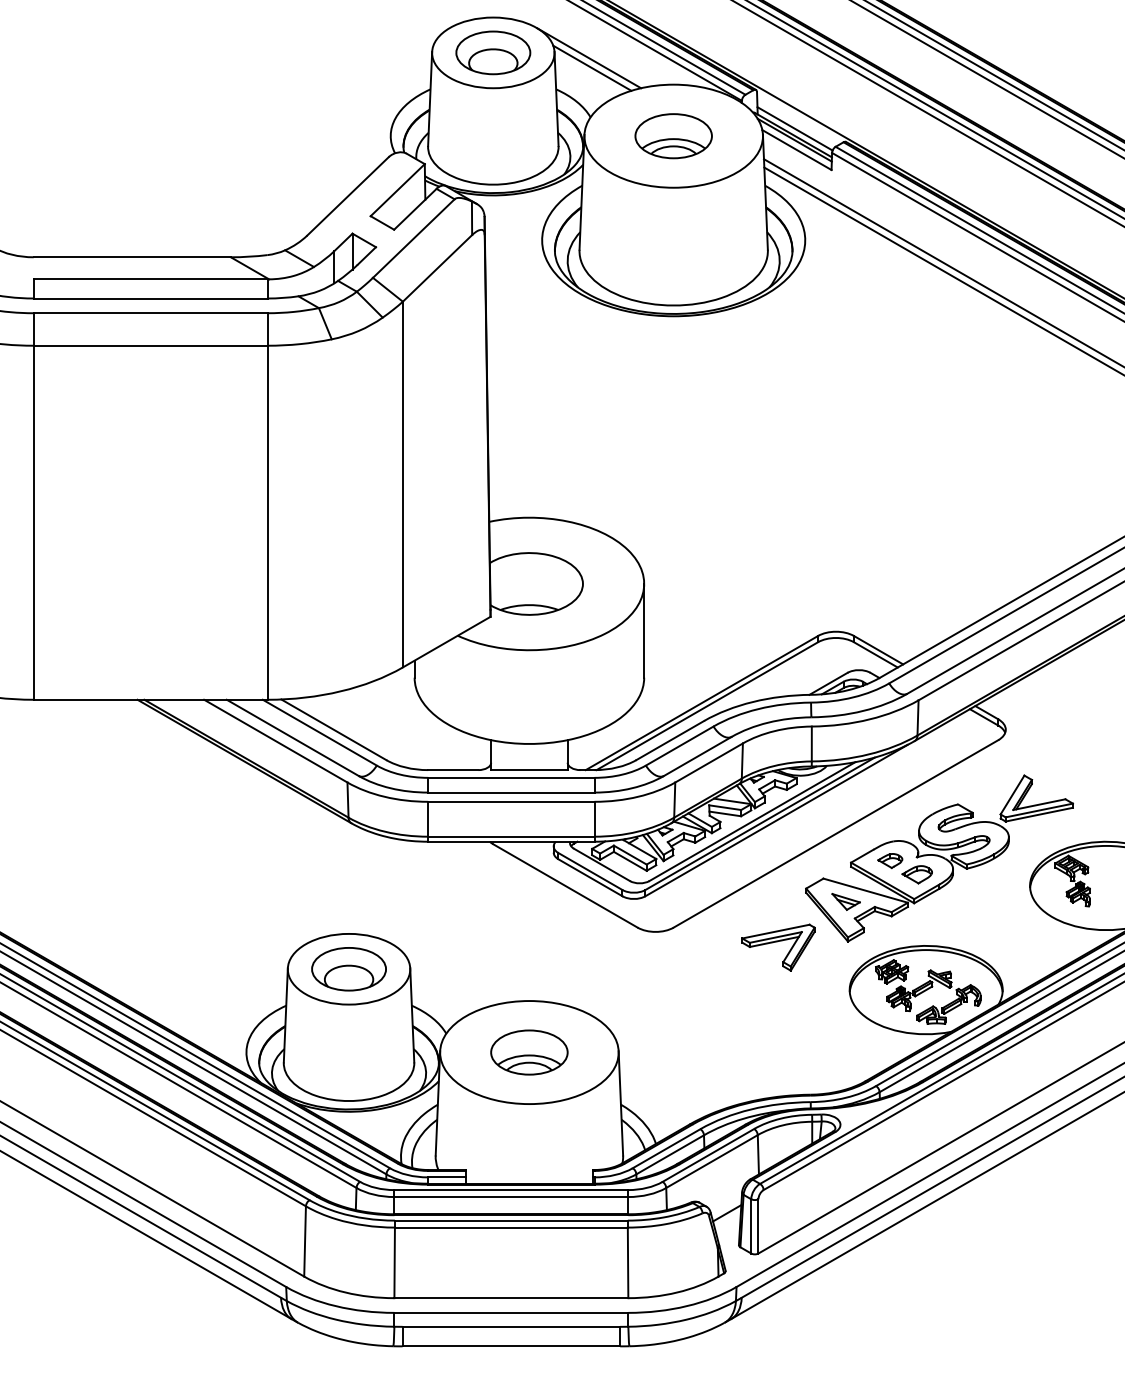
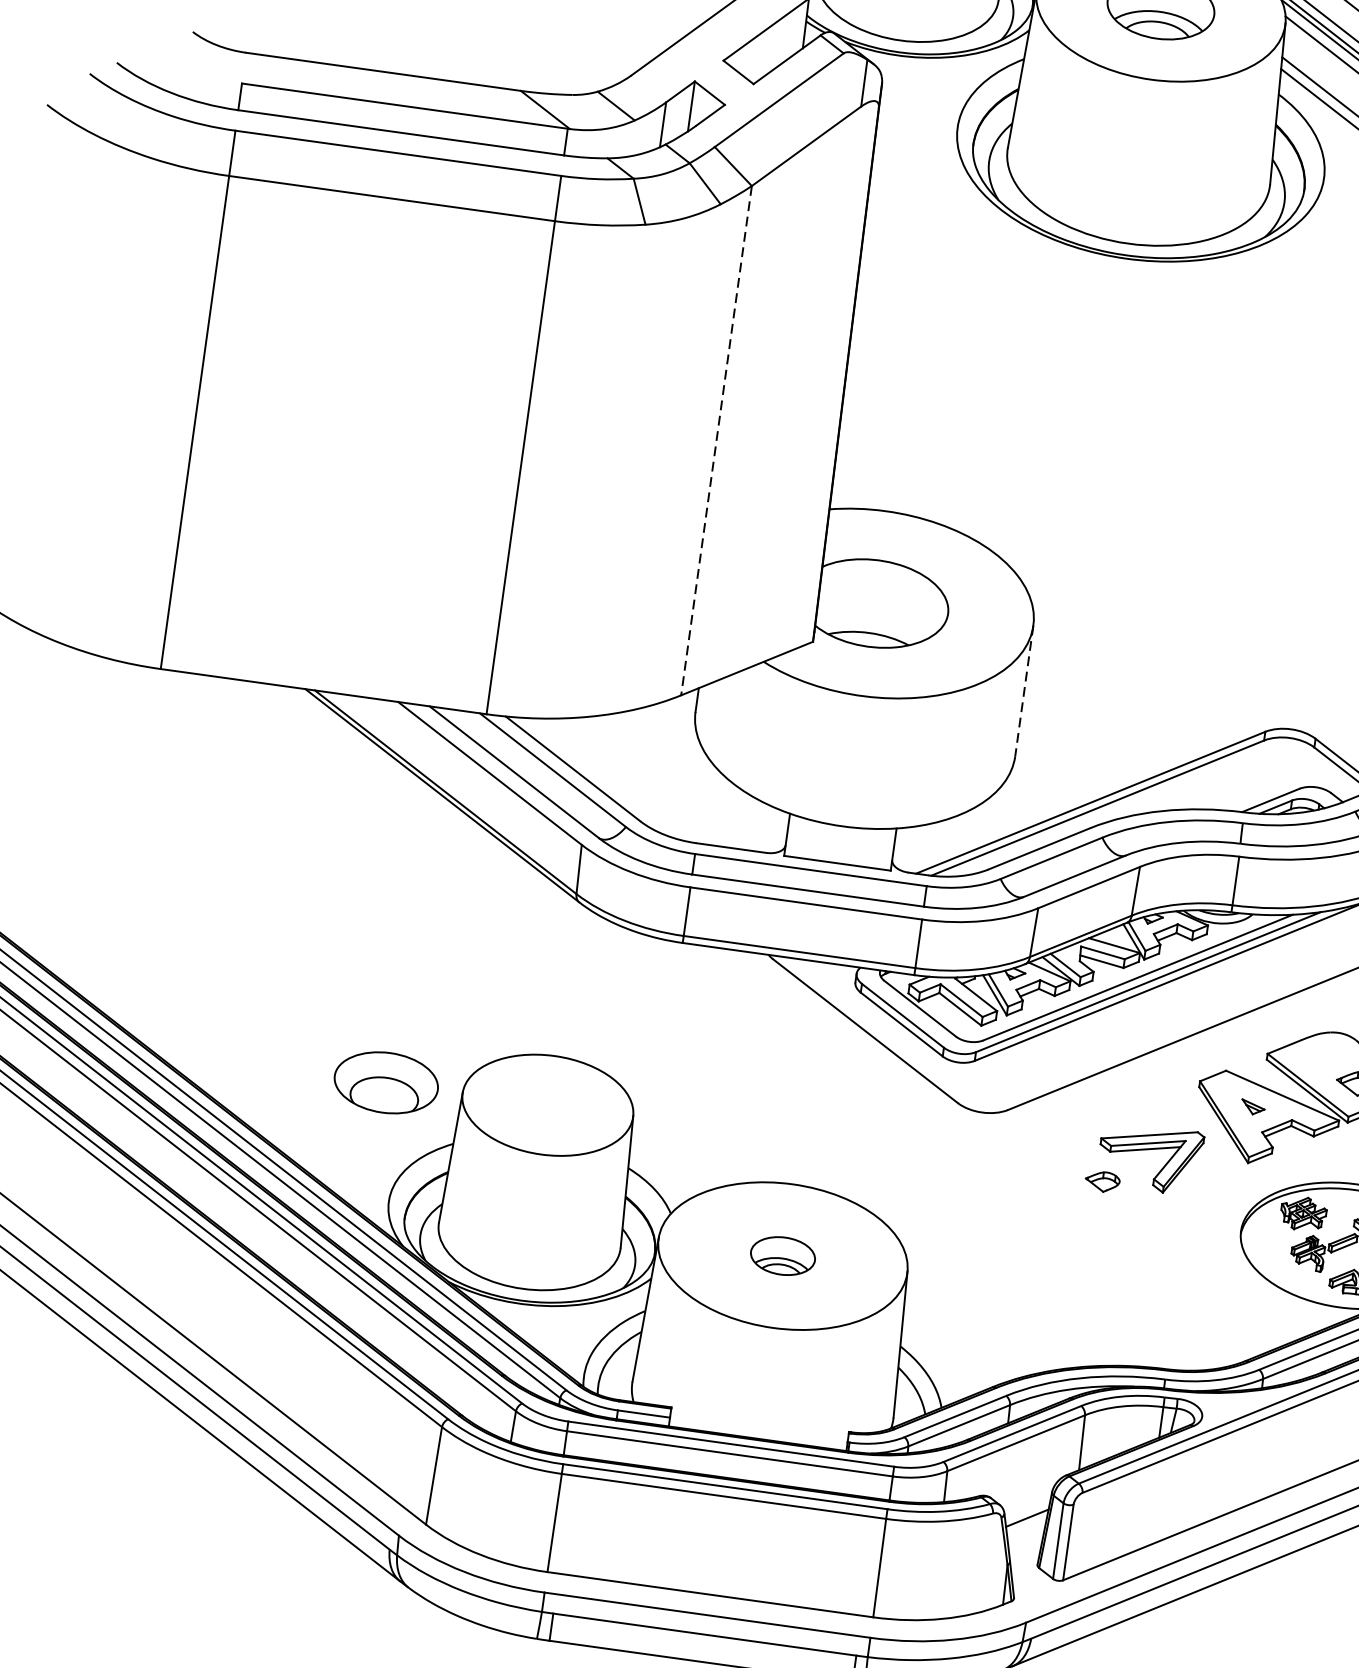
line: (402, 484) -> (715, 440), solid -> dashed
line: (644, 630) -> (1024, 690), solid -> dashed
part: (890, 861) -> (1102, 1182), moved
part: (845, 901) -> (1252, 1106), size x0.6
part: (348, 969) -> (385, 1083), moved
part: (529, 1052) -> (783, 1256), size x0.6

